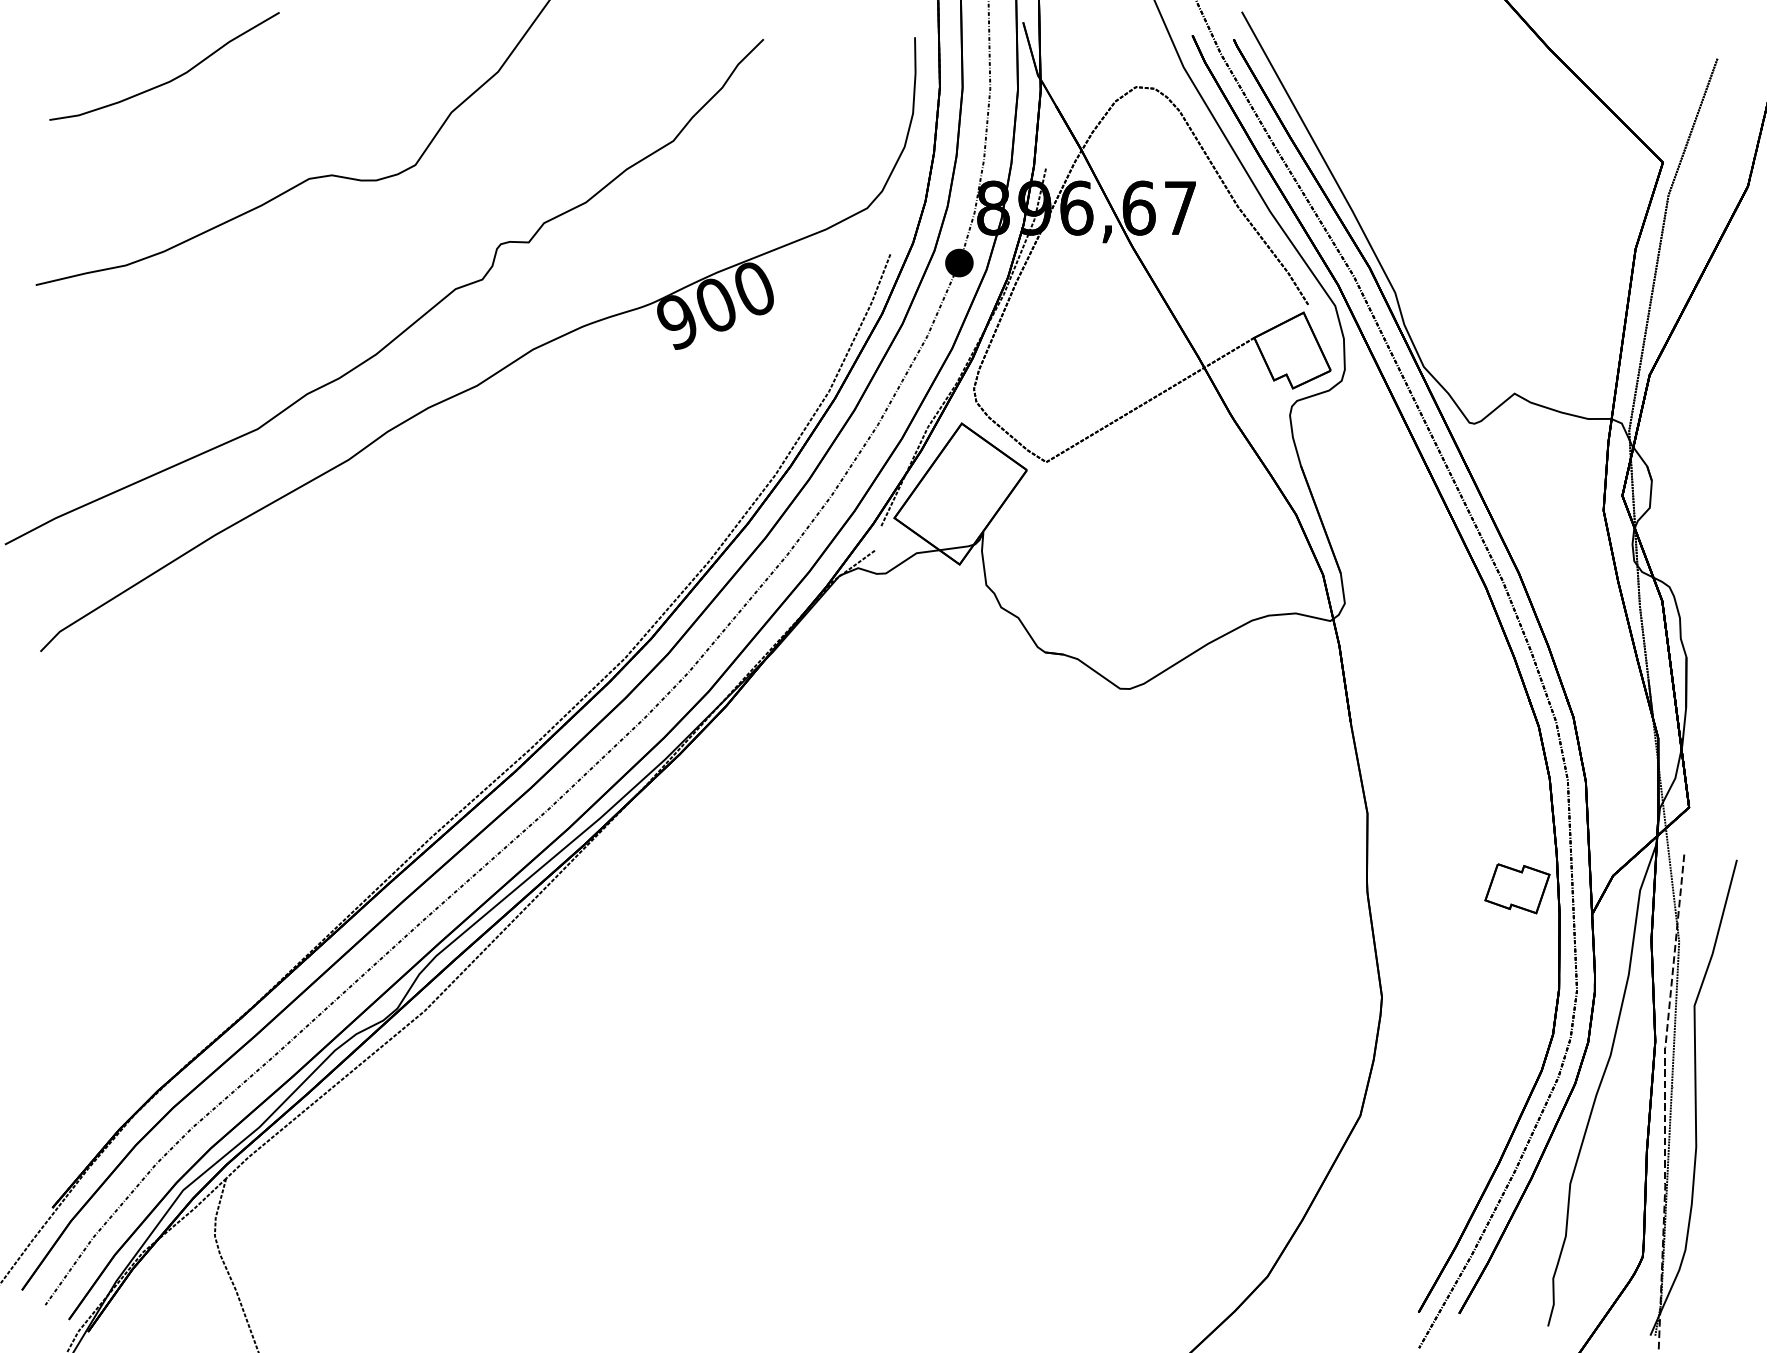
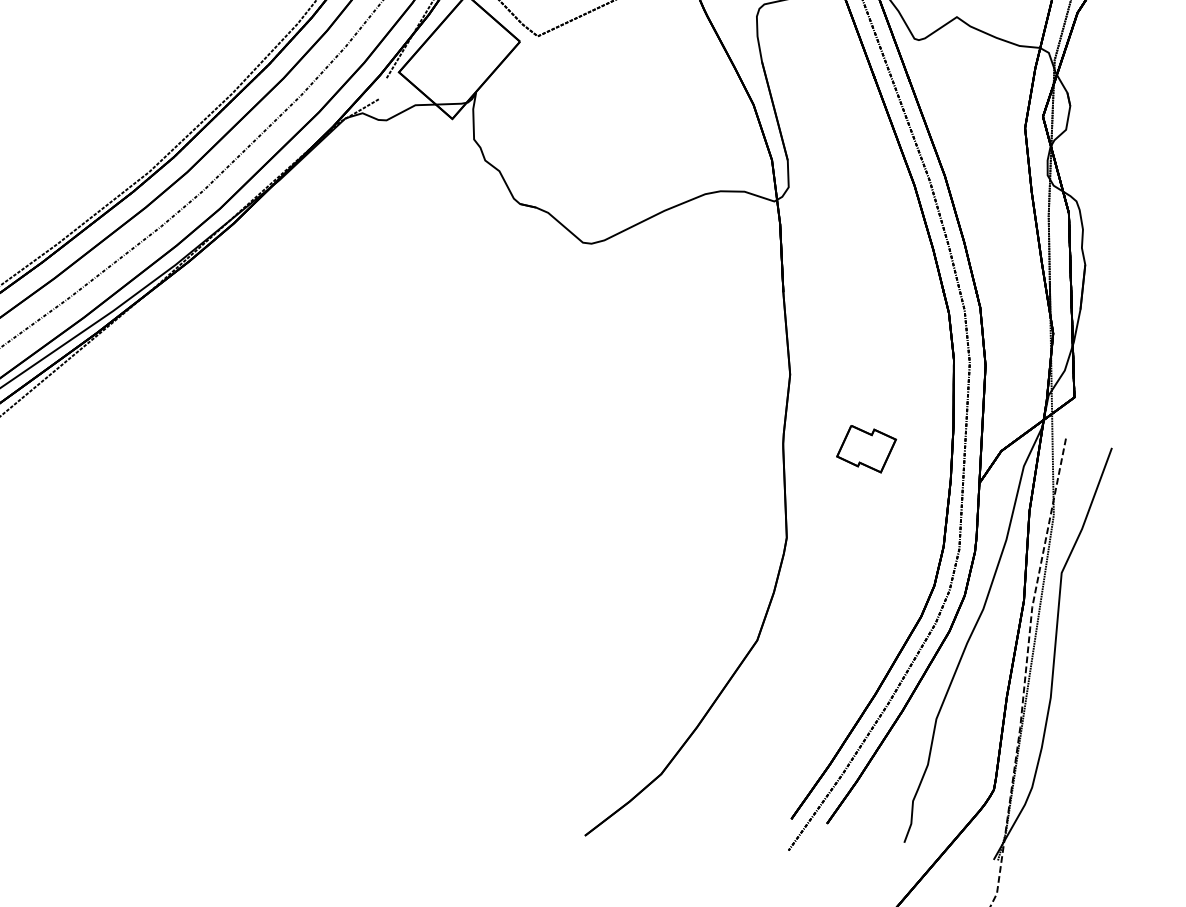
part: (1517, 888) -> (866, 448), moved

